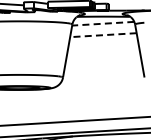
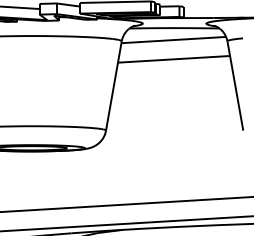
line: (102, 23) -> (172, 39), dashed -> solid
line: (102, 35) -> (172, 59), dashed -> solid

